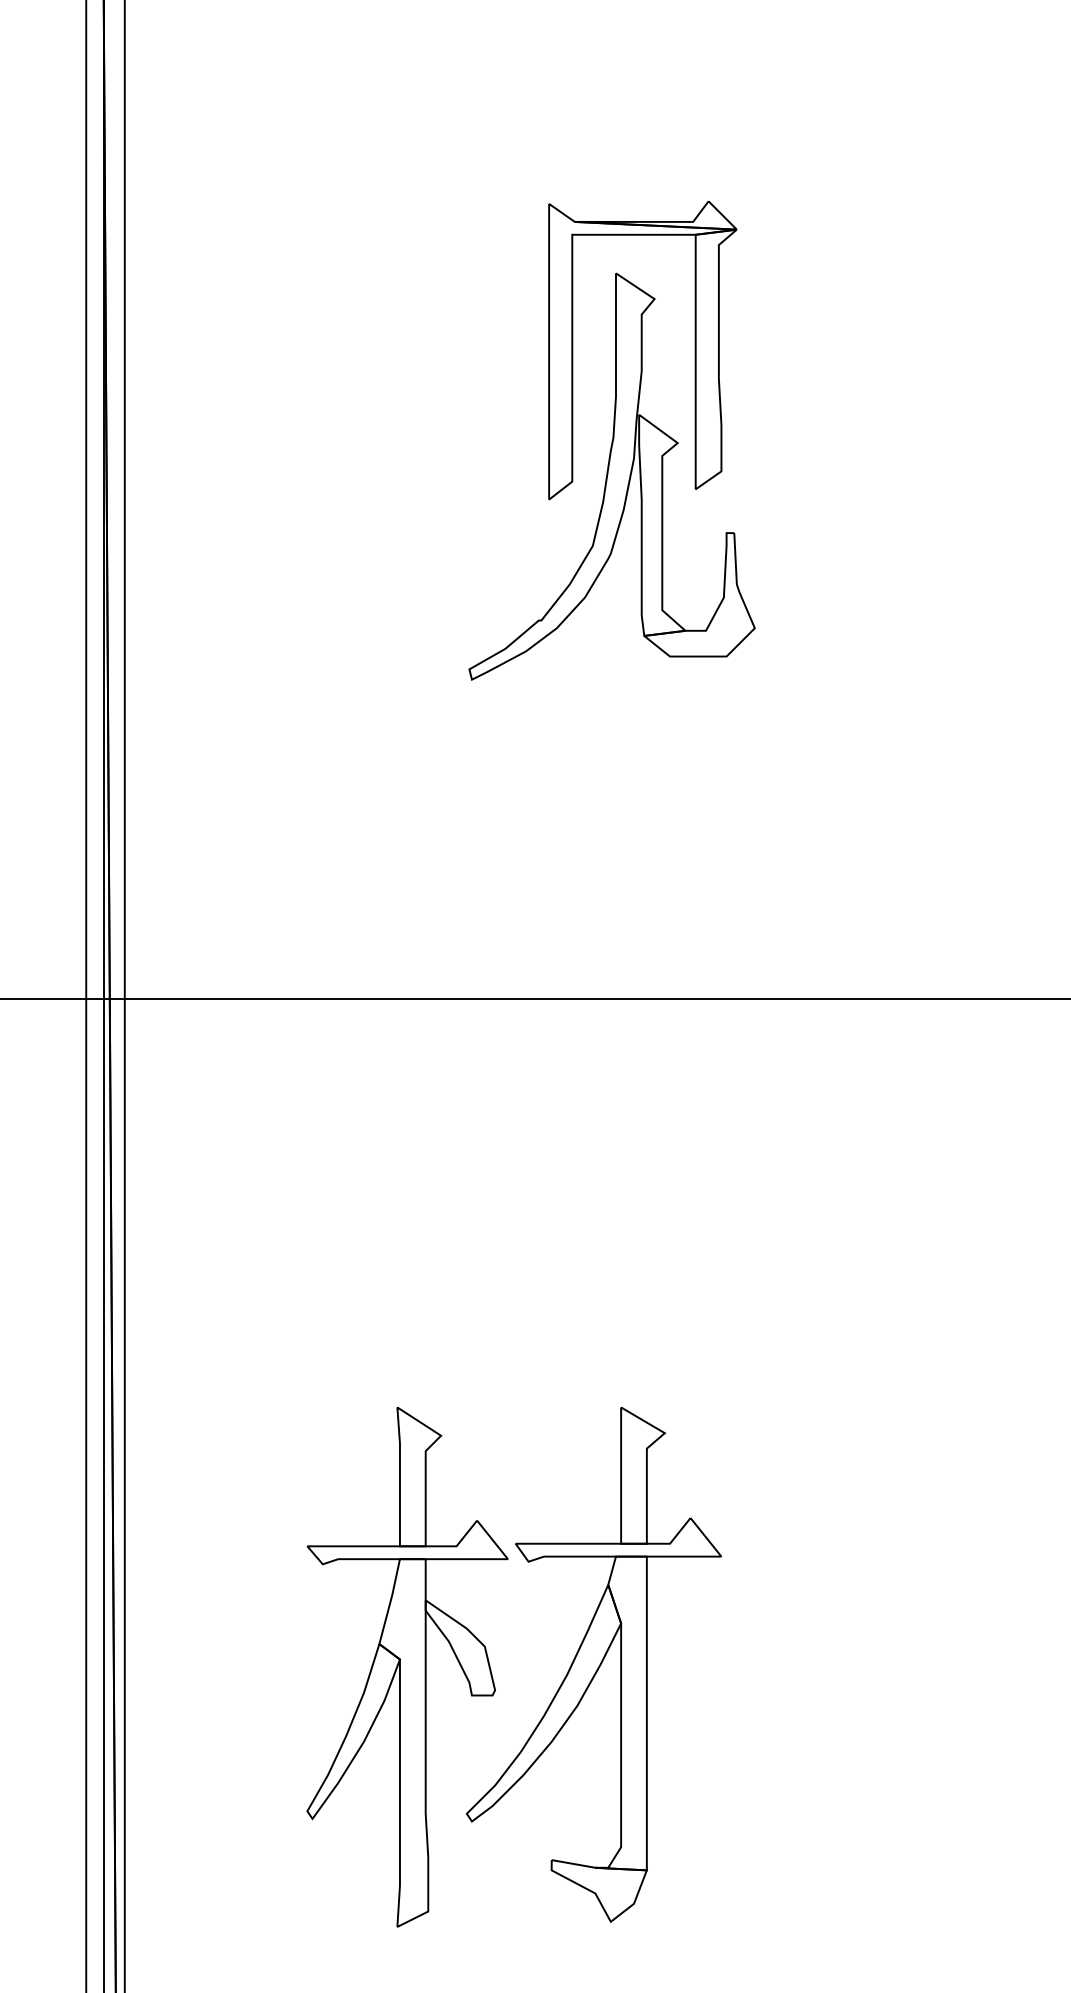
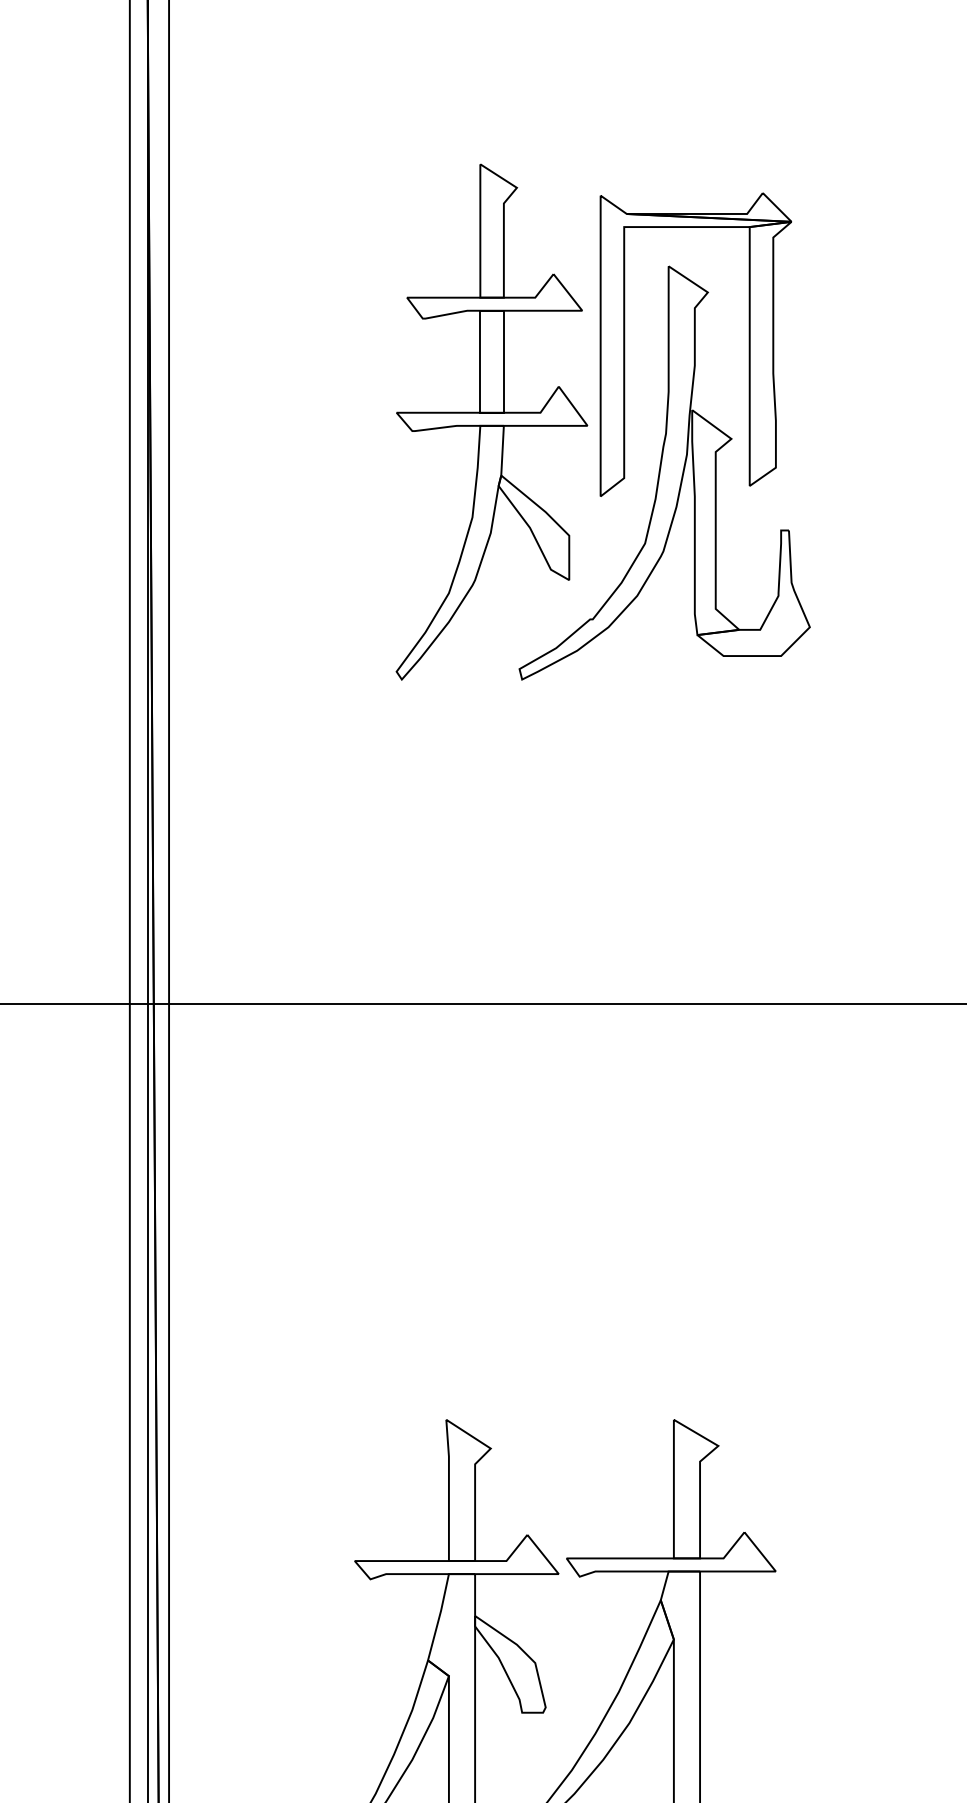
part: (441, 426) -> (491, 422), added

